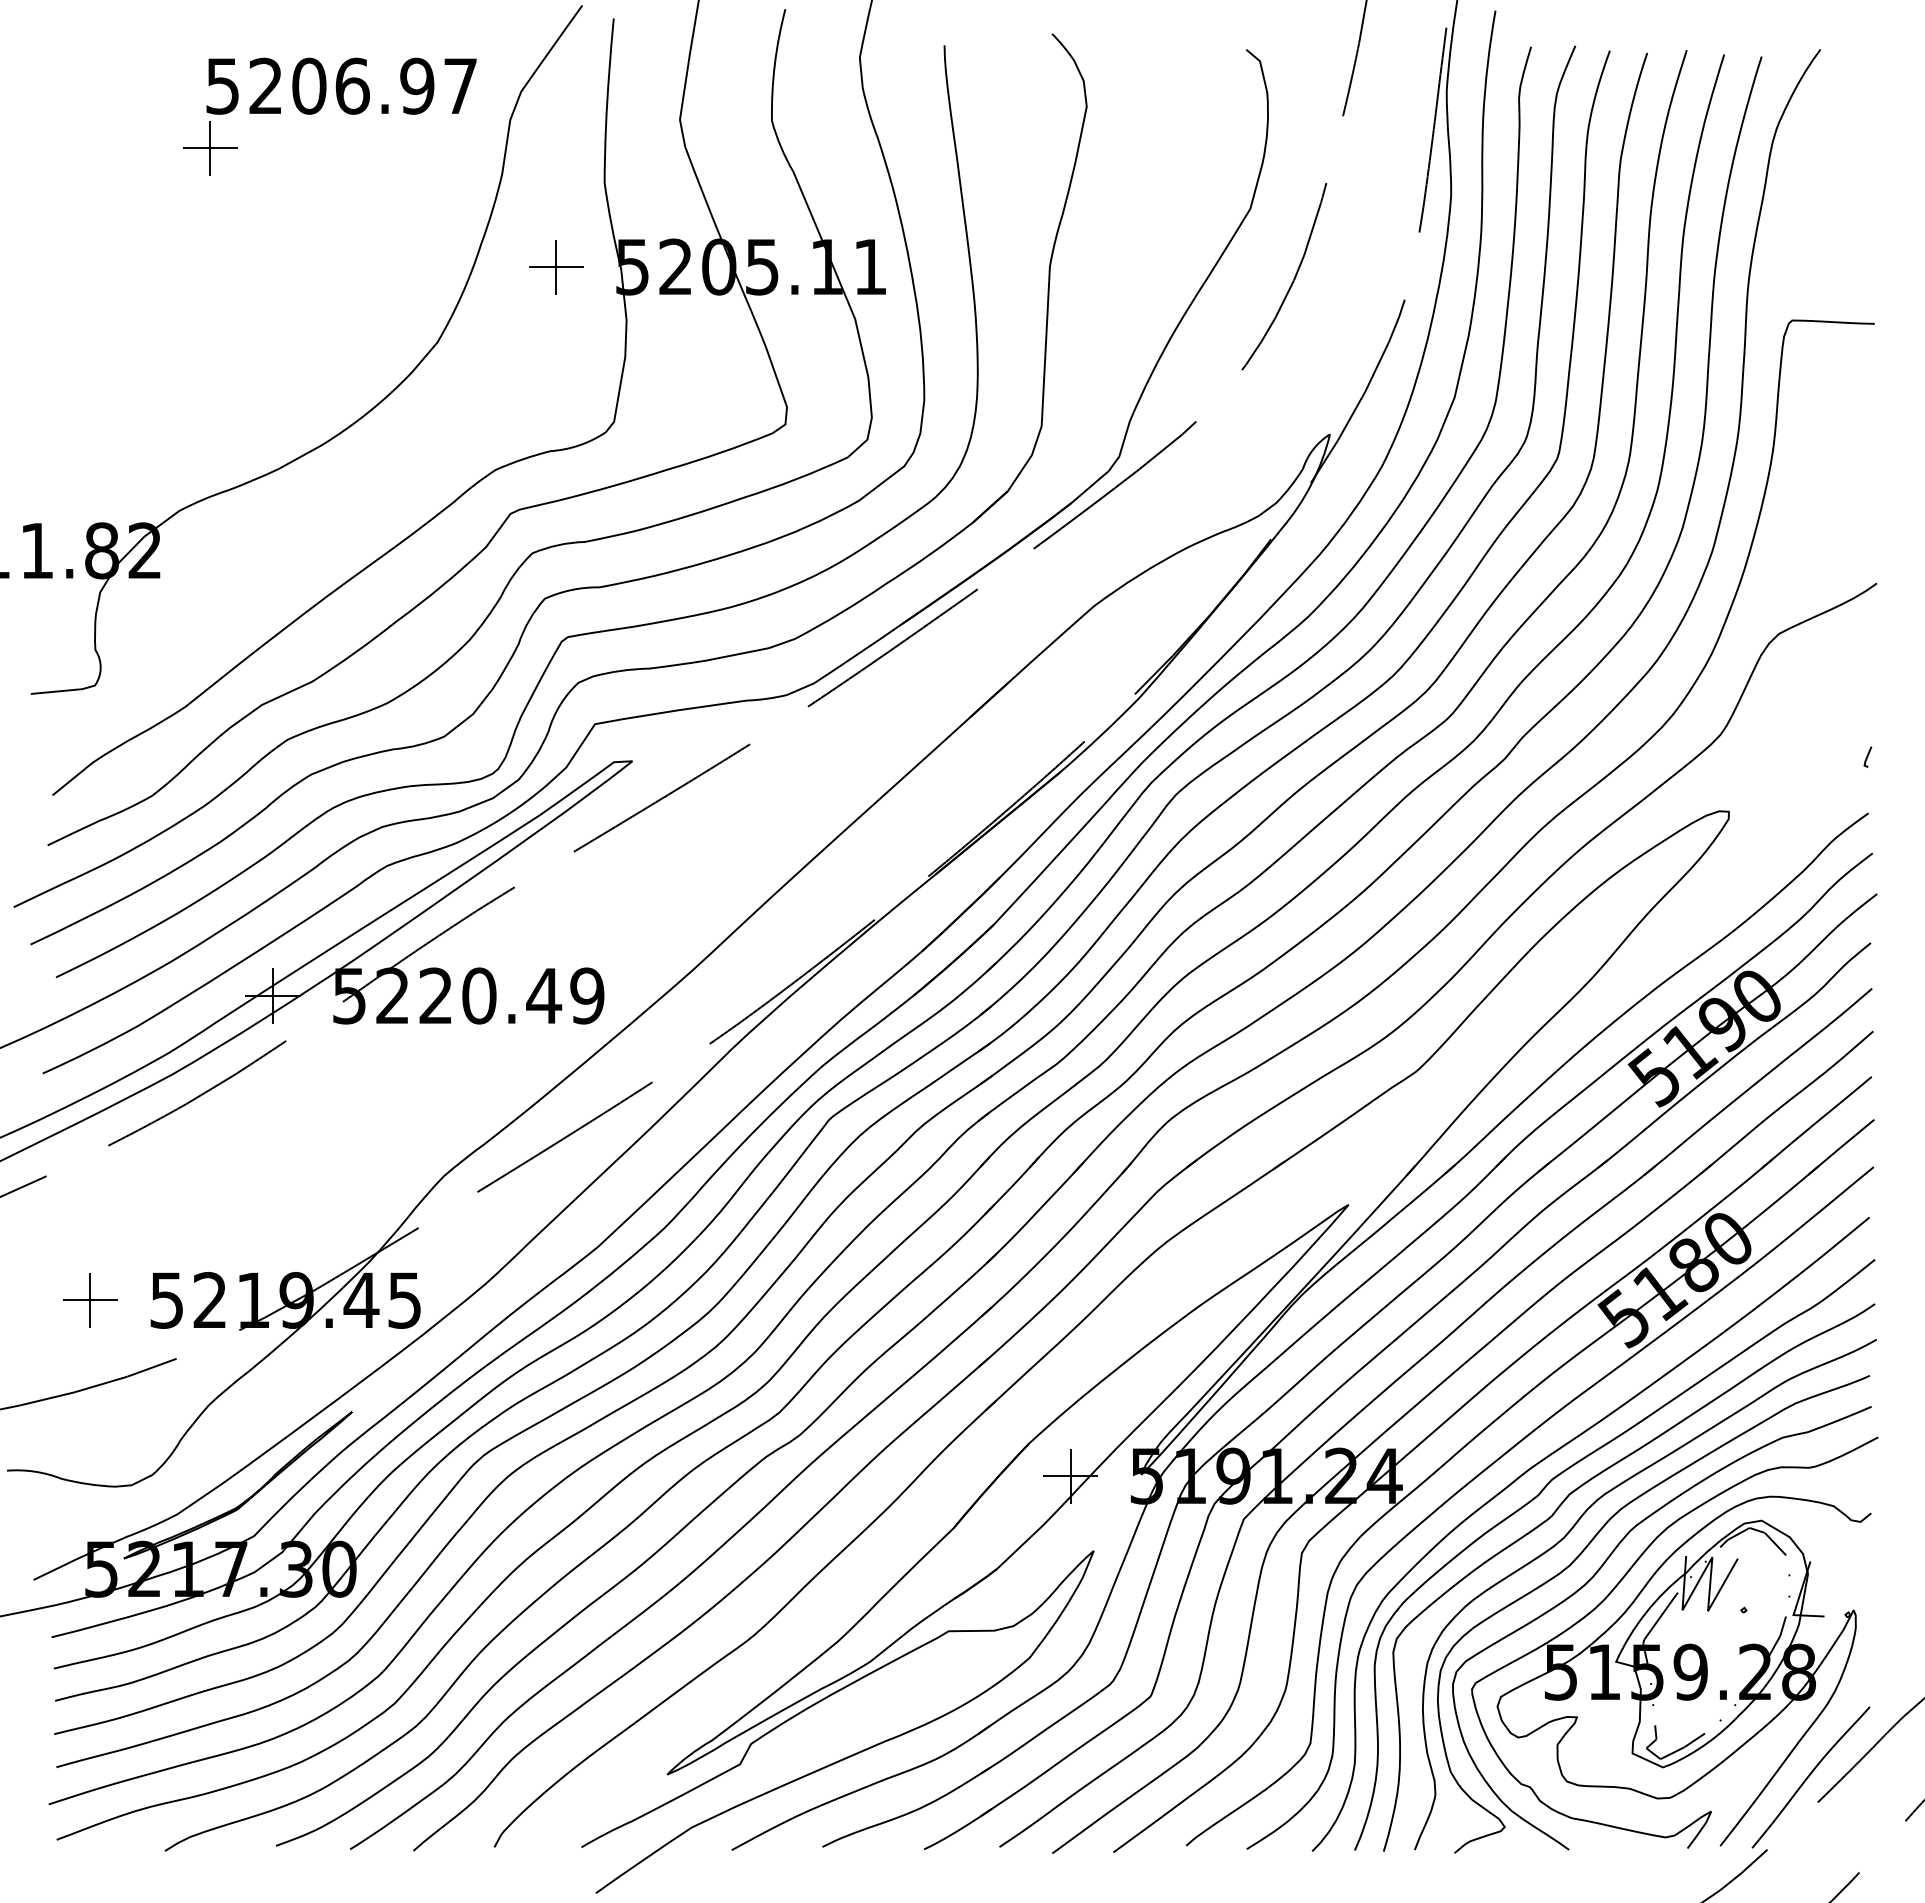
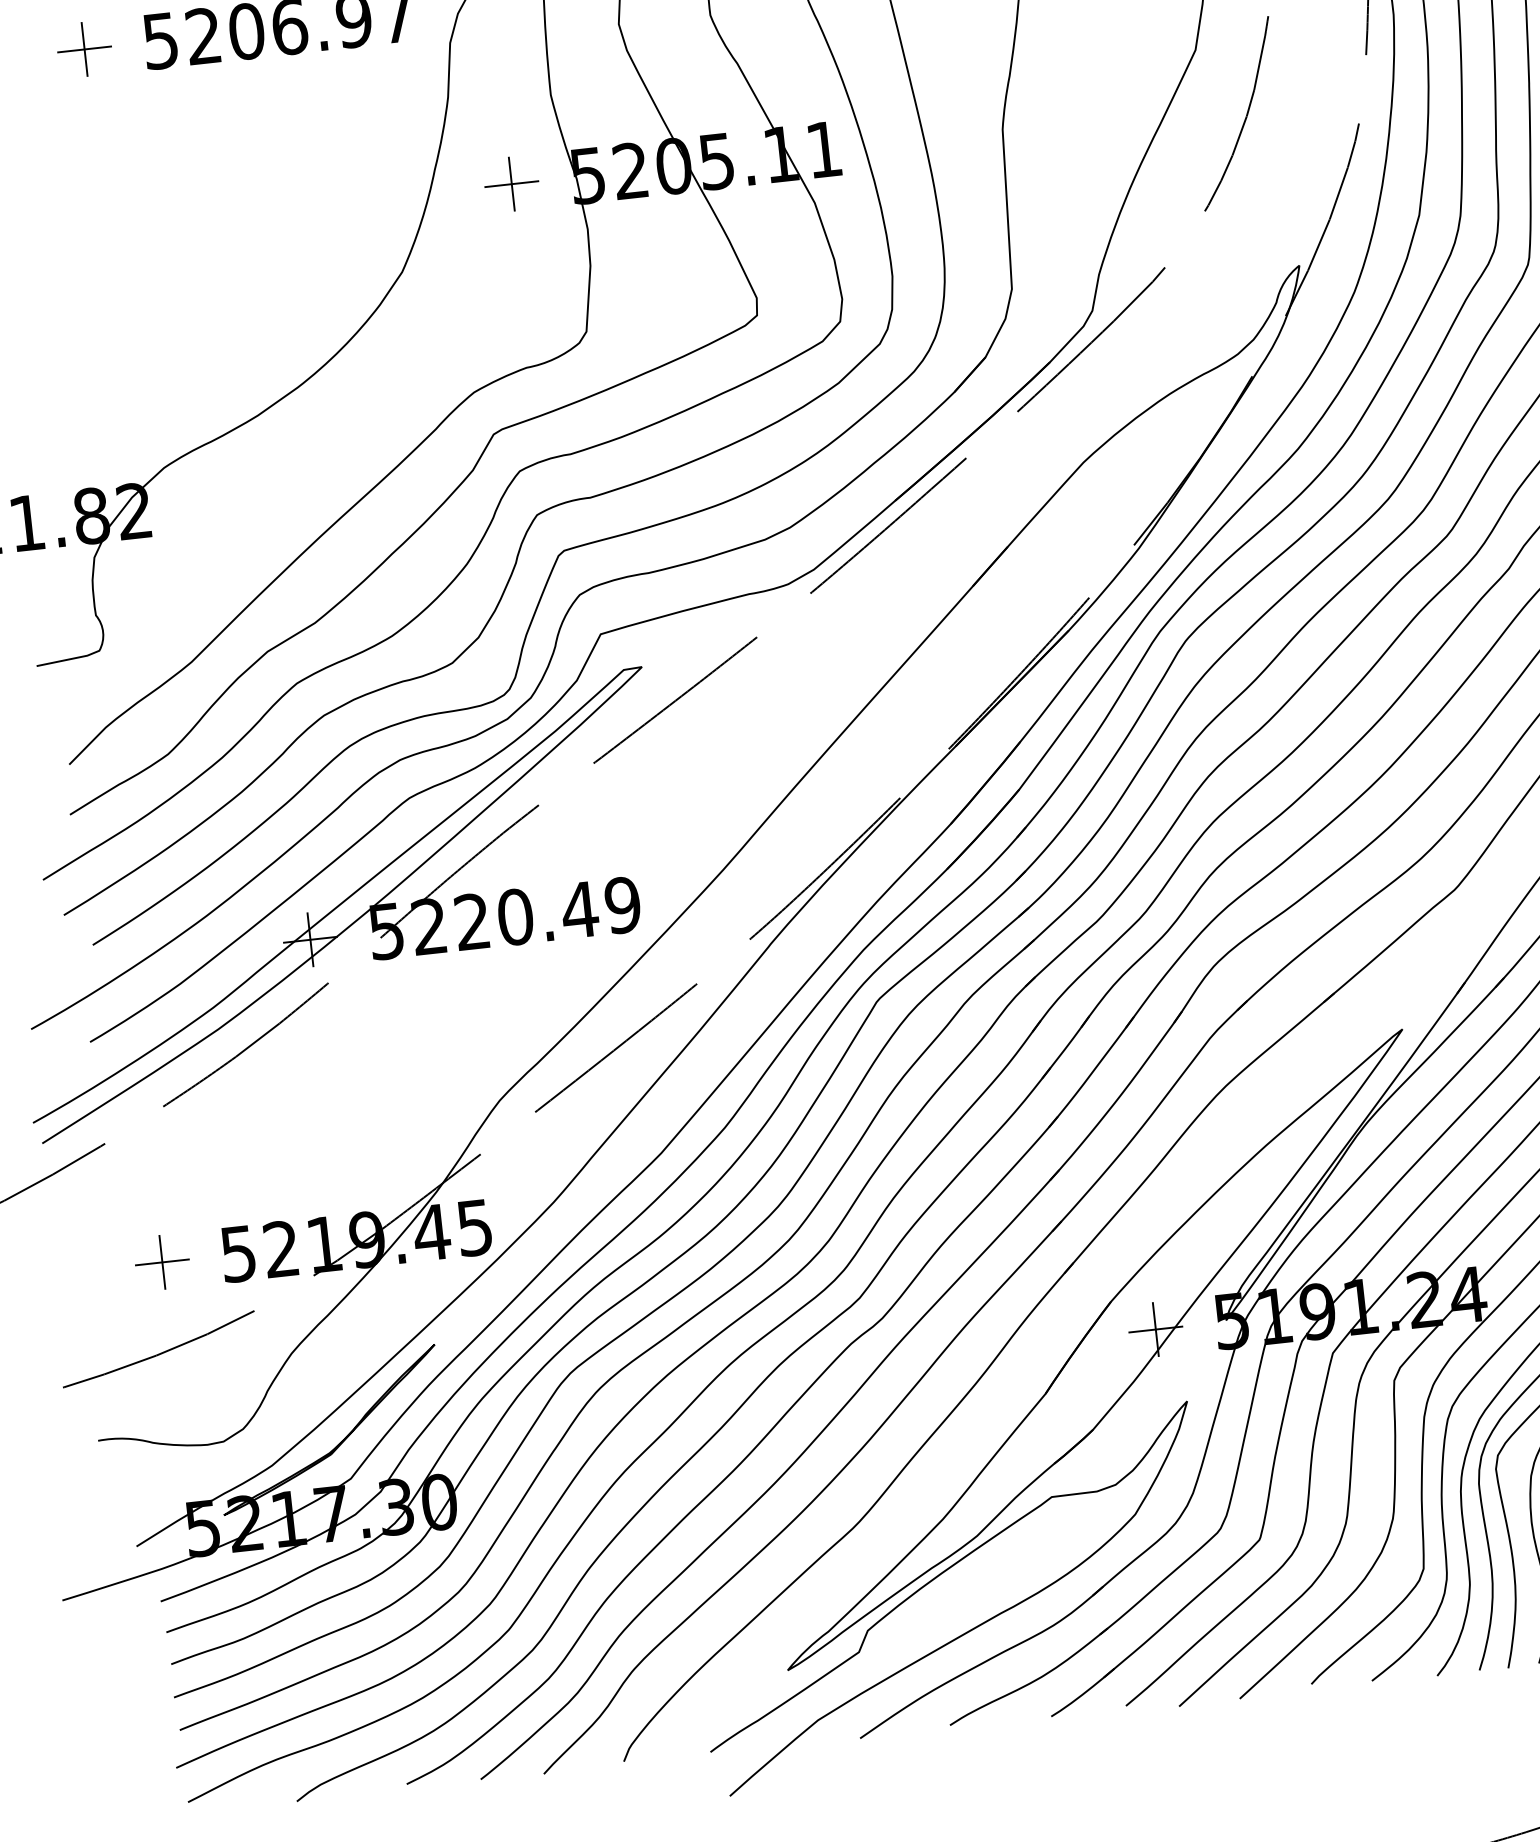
part: (210, 148) -> (84, 49), moved

